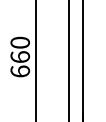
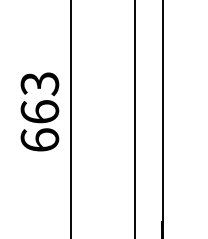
text: (19, 42) -> (38, 83), 660 -> 663

